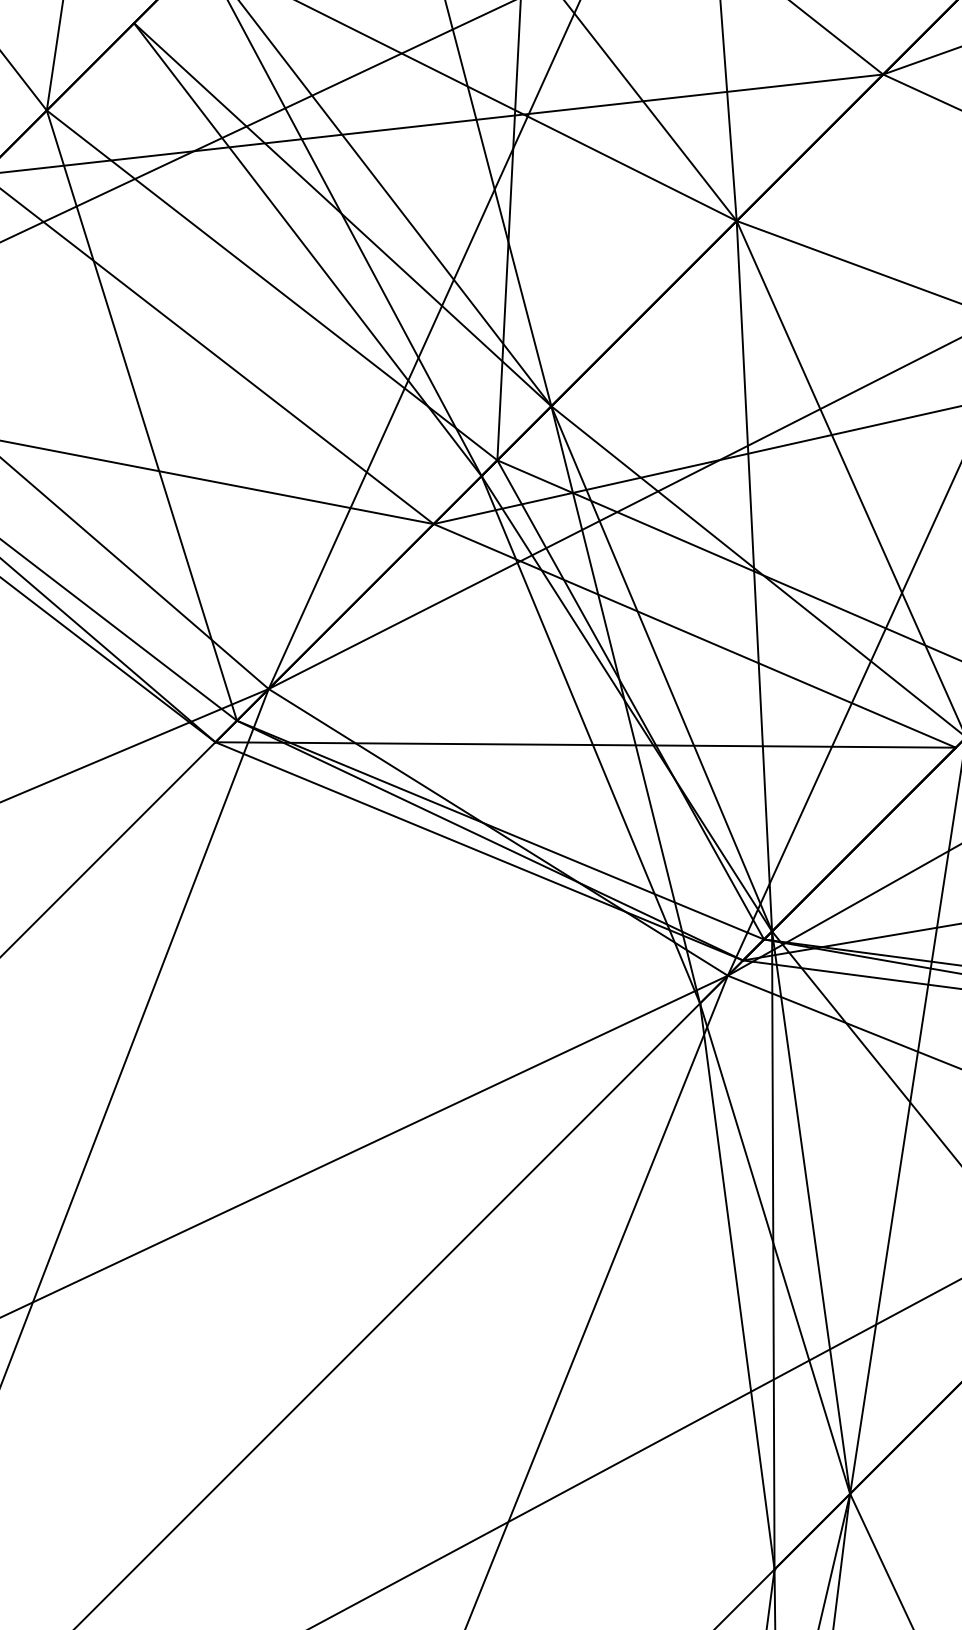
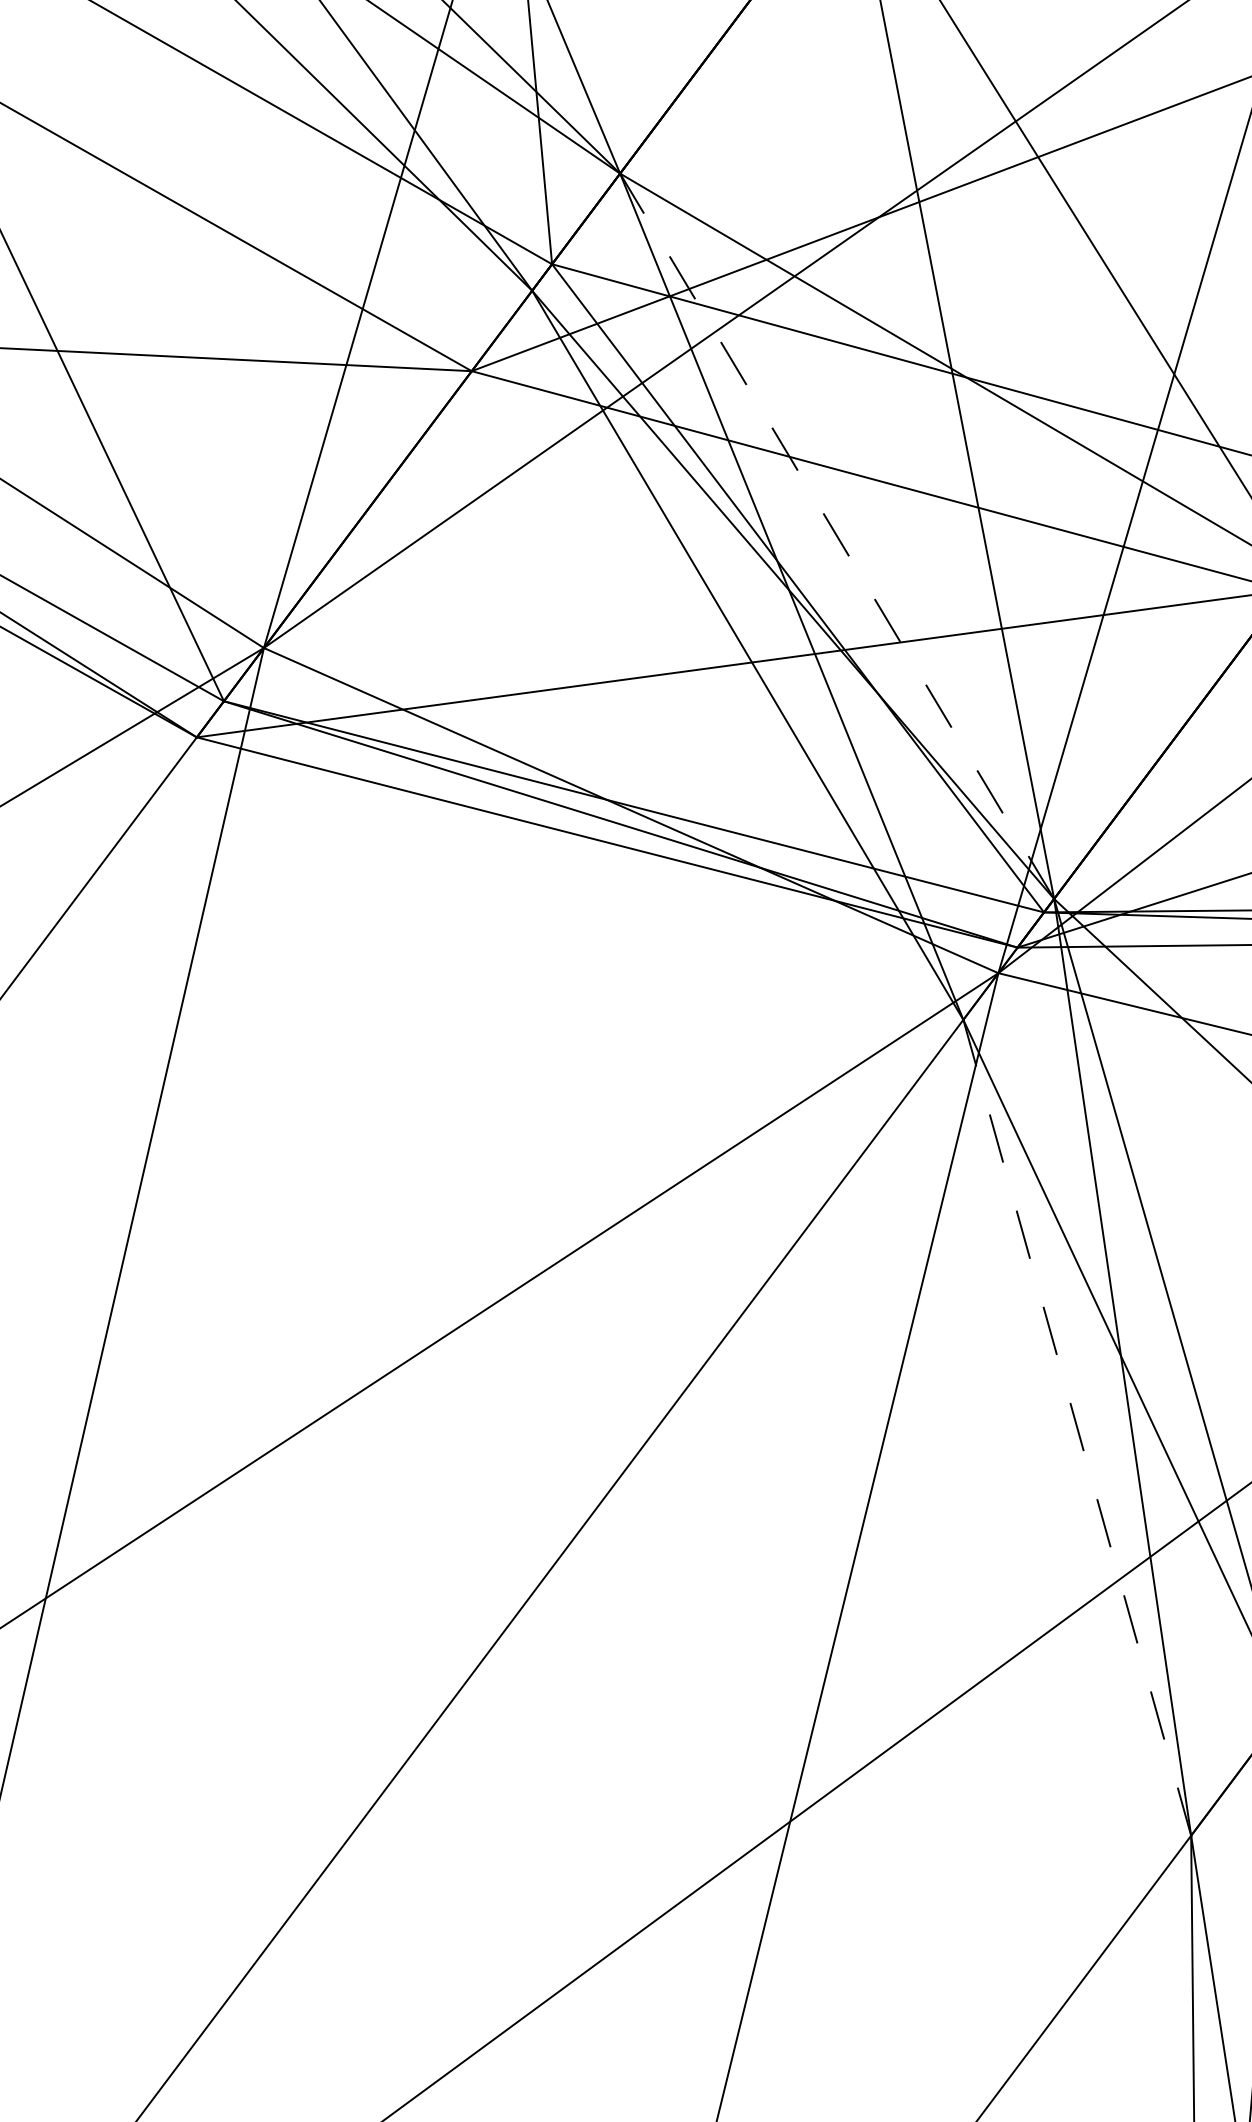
line: (661, 668) -> (836, 535), solid -> dashed
line: (737, 1286) -> (1077, 1427), solid -> dashed

